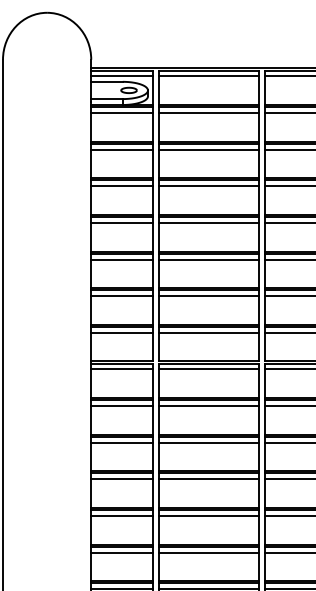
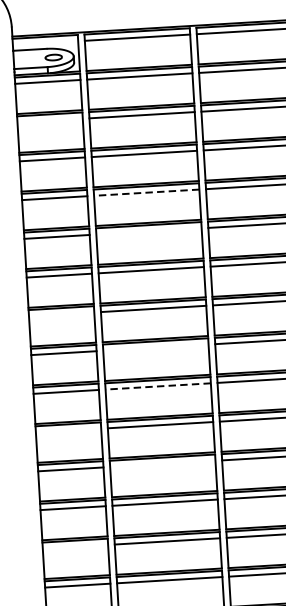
line: (121, 76) -> (44, 43), removed
line: (121, 149) -> (49, 120), removed
line: (209, 222) -> (147, 192), solid -> dashed
line: (208, 259) -> (148, 231), removed
line: (121, 332) -> (60, 314), removed
line: (208, 369) -> (155, 347), removed
line: (209, 406) -> (158, 386), solid -> dashed
line: (121, 442) -> (67, 430), removed
line: (208, 479) -> (162, 464), removed
line: (121, 552) -> (74, 546), removed

